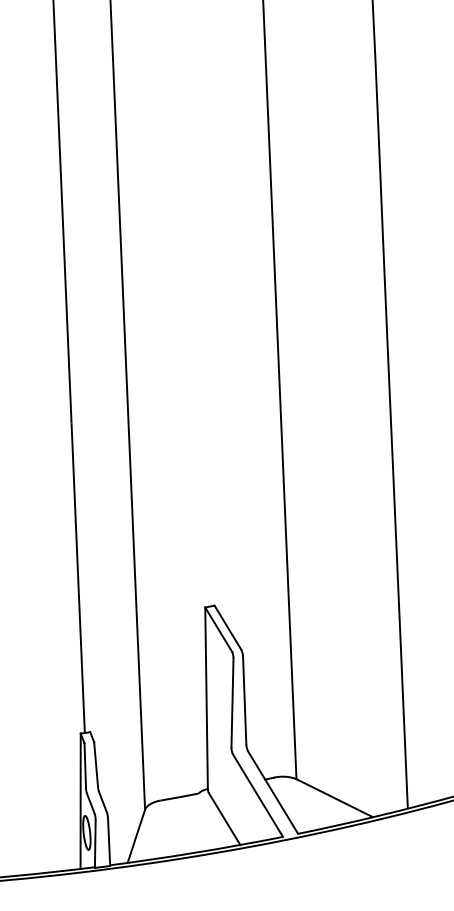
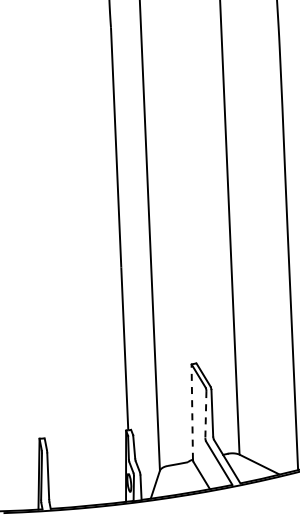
line: (206, 699) -> (192, 412), solid -> dashed
line: (231, 702) -> (205, 414), solid -> dashed

